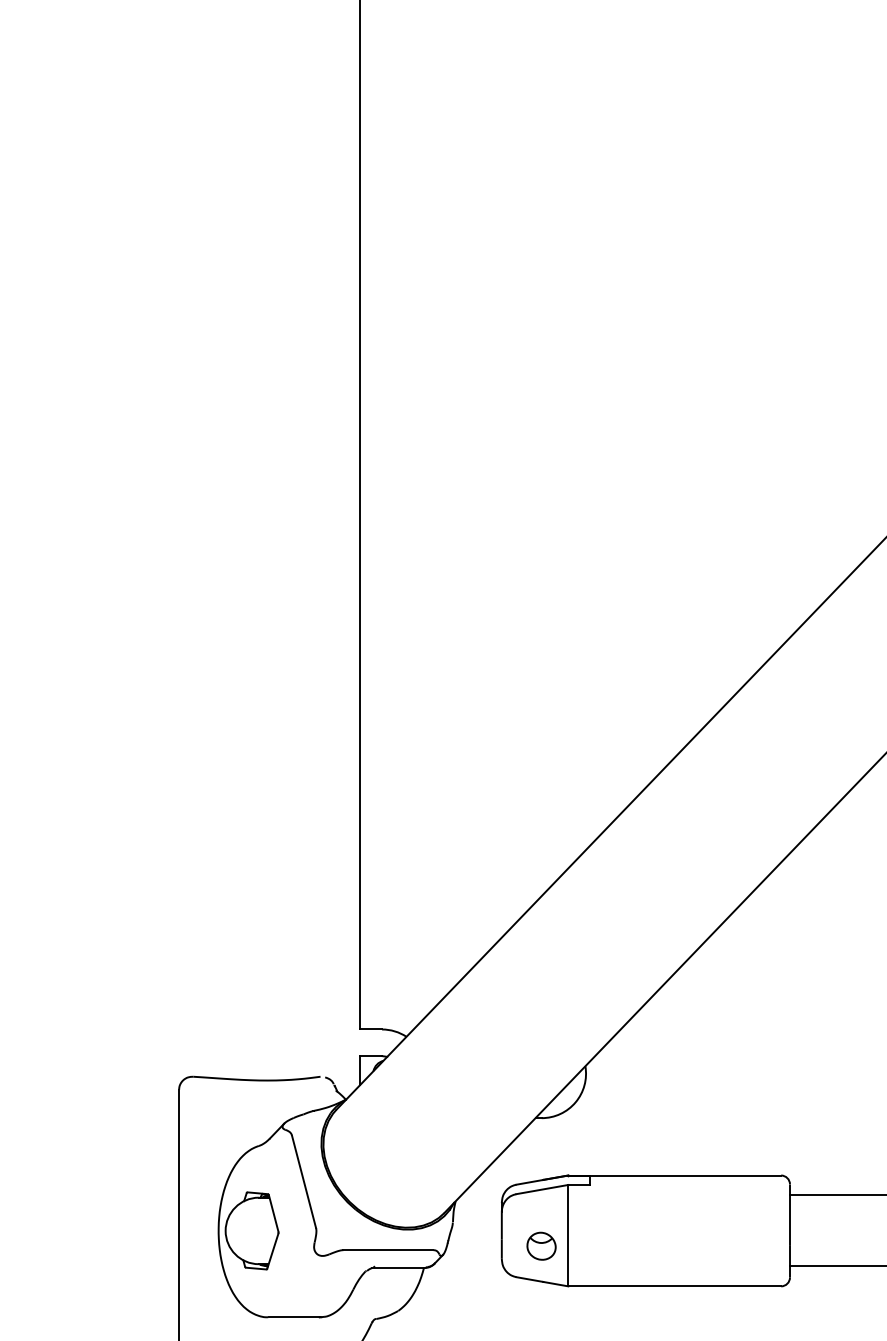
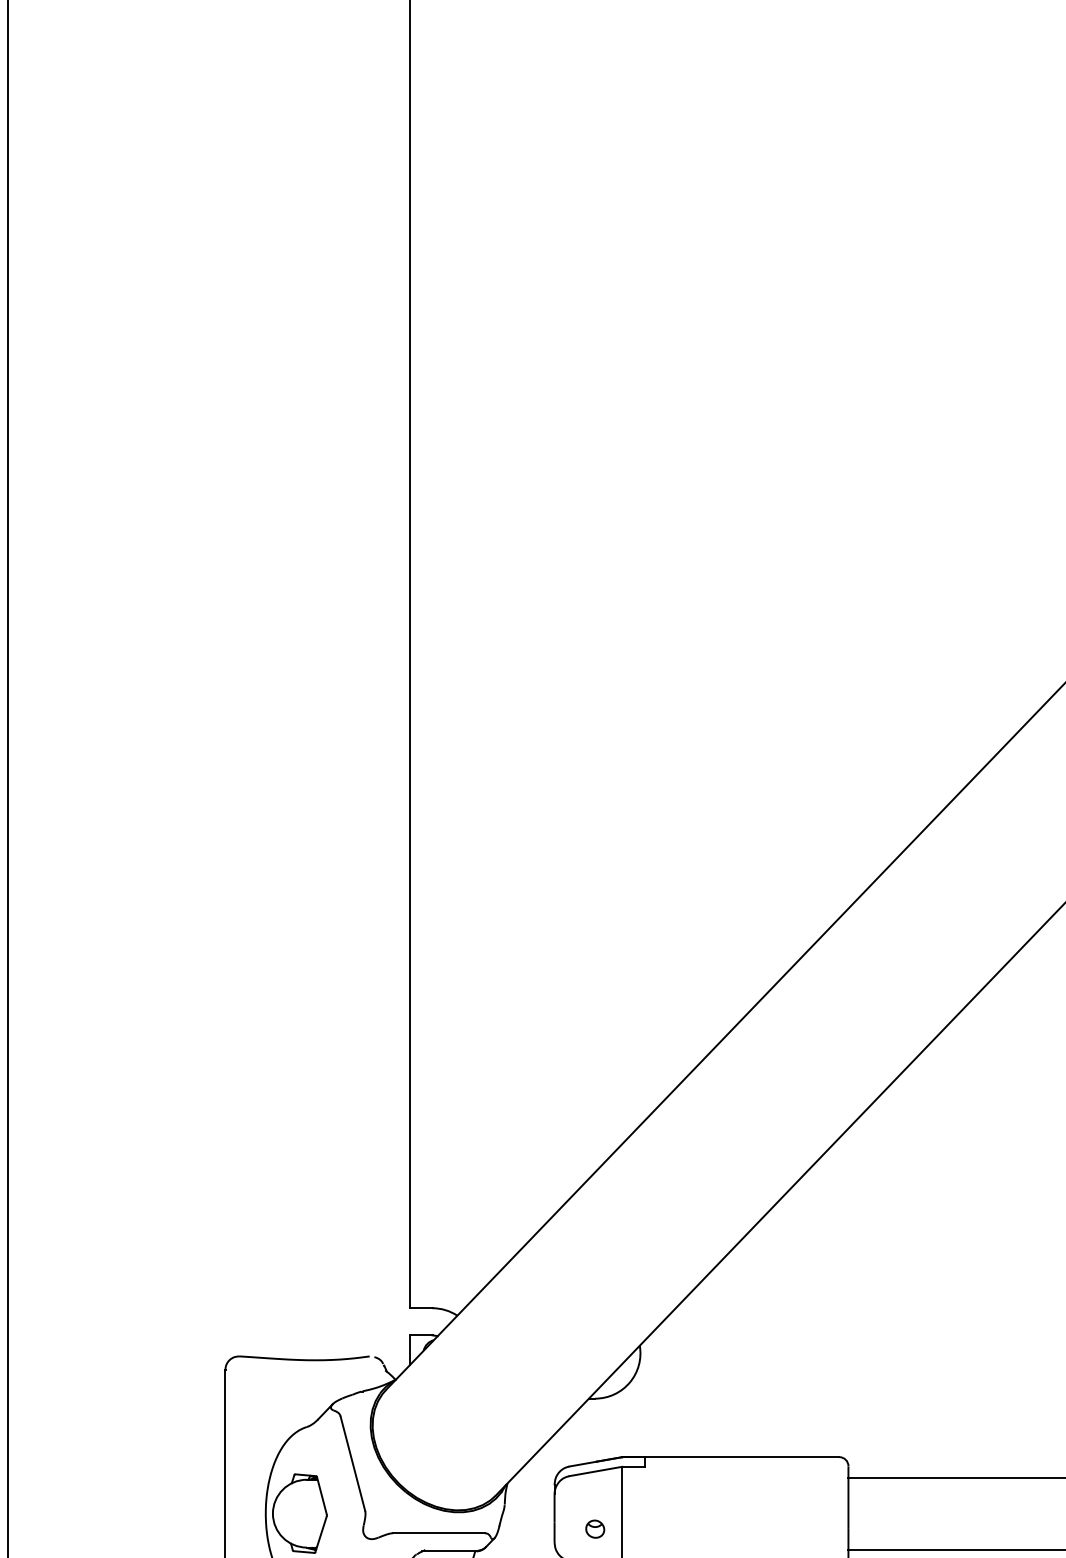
part: (541, 1245) -> (595, 1528), size x0.62

